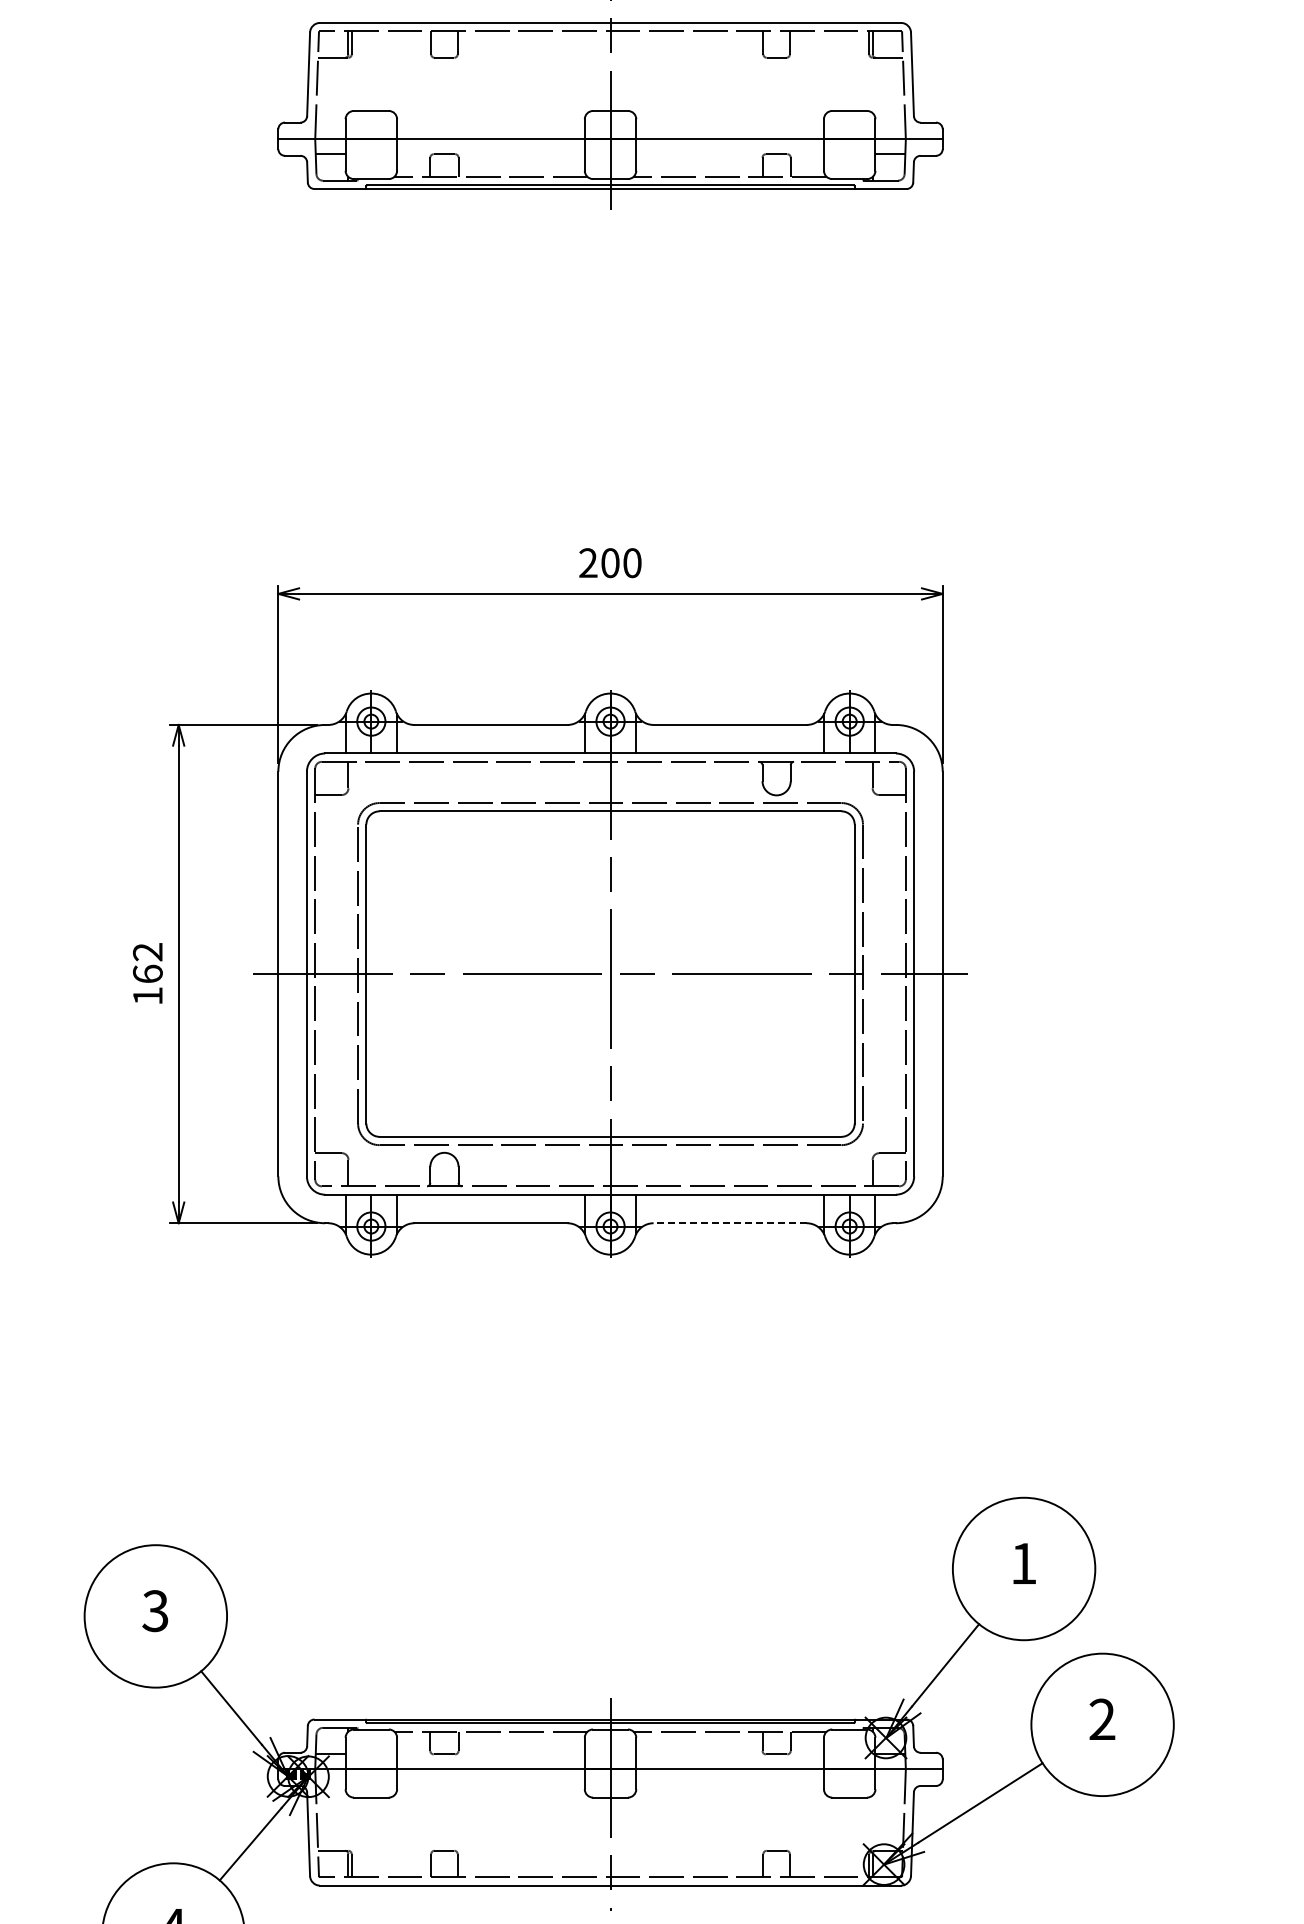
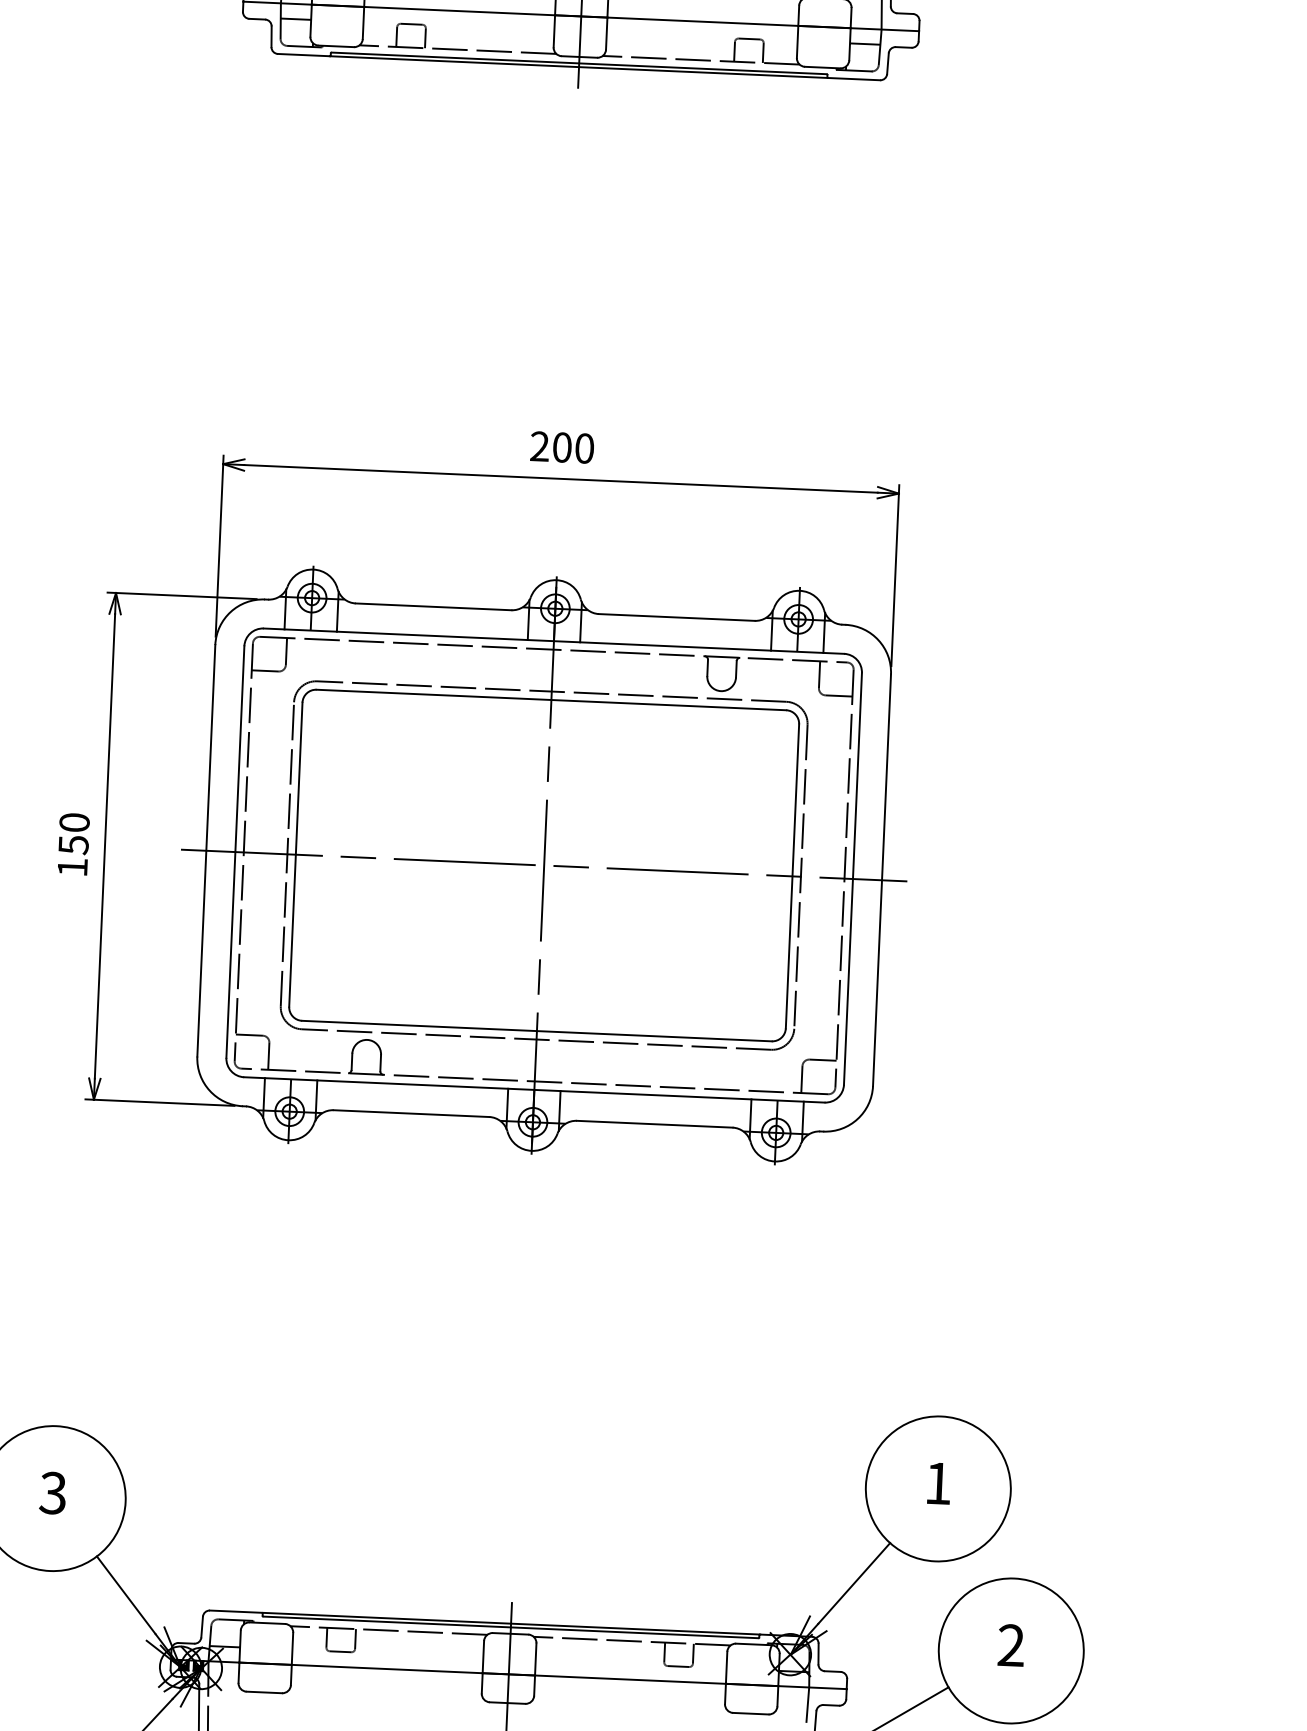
text: (147, 963) -> (73, 834), 162 -> 150
line: (730, 1223) -> (655, 1124), dashed -> solid

